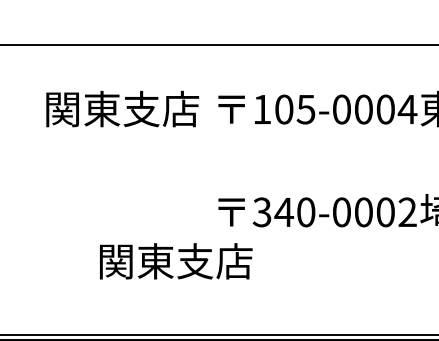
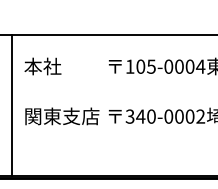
text: (120, 109) -> (61, 66), 関東支店 -> 本社
line: (17, 189) -> (11, 105), added
text: (176, 261) -> (62, 116), moved

